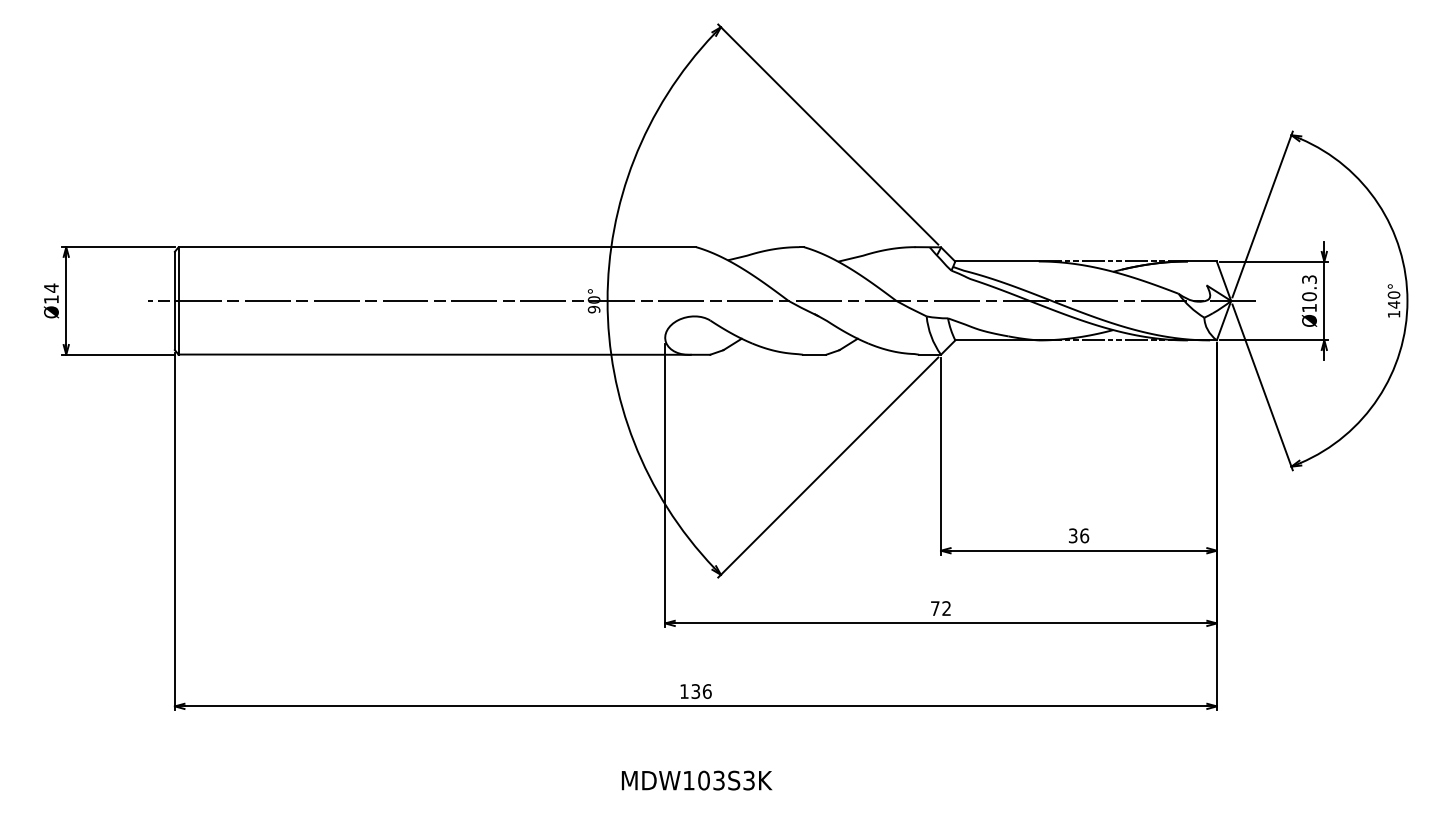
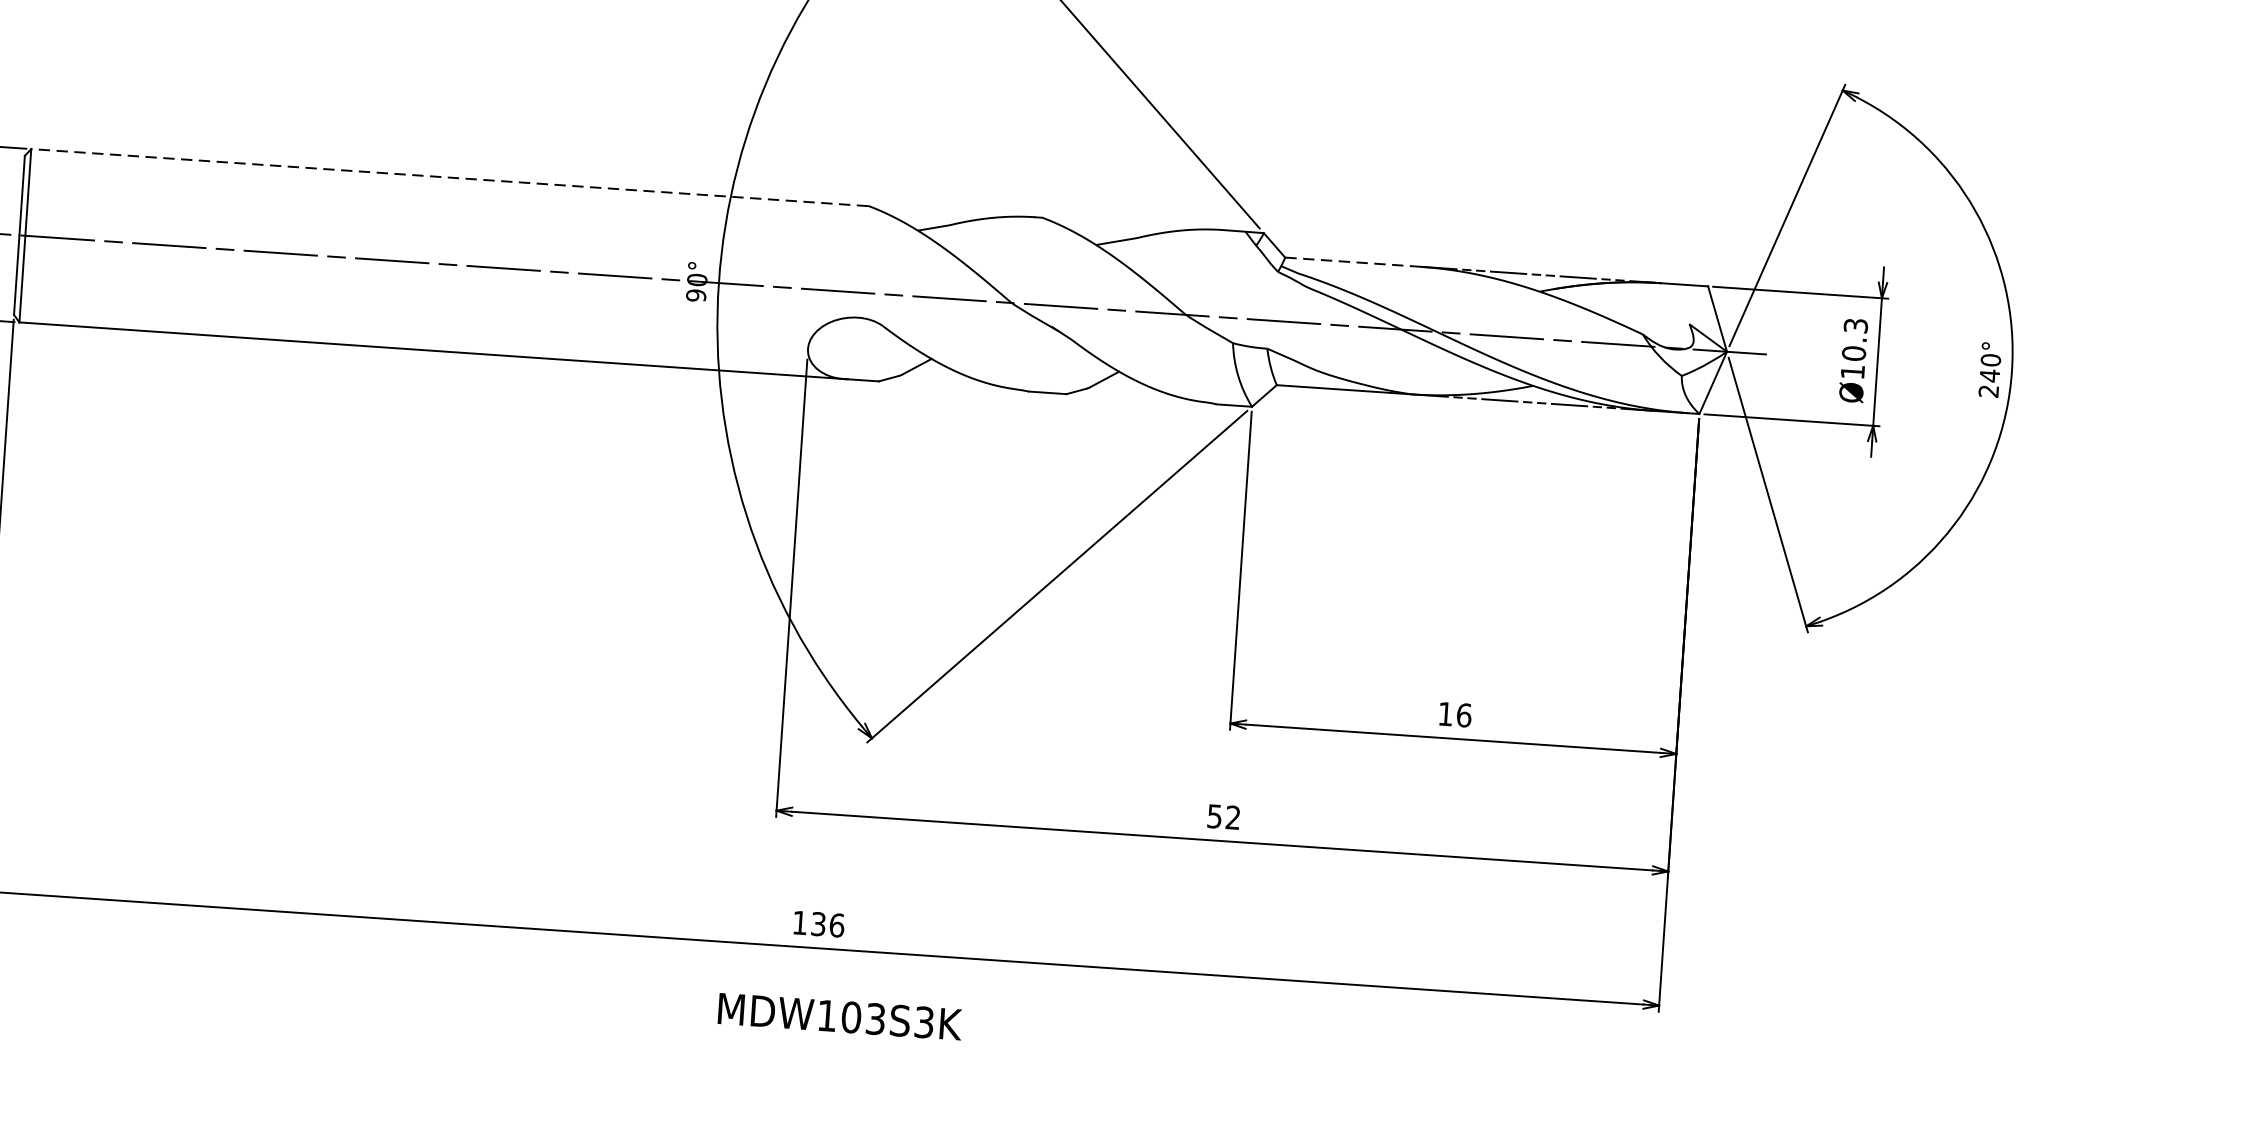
line: (437, 247) -> (449, 177), solid -> dashed
line: (997, 261) -> (1353, 262), solid -> dashed
text: (1393, 314) -> (1987, 391), 140° -> 240°
text: (1072, 535) -> (1444, 713), 36 -> 16
text: (935, 608) -> (1215, 816), 72 -> 52
text: (696, 780) -> (839, 1016), moved

